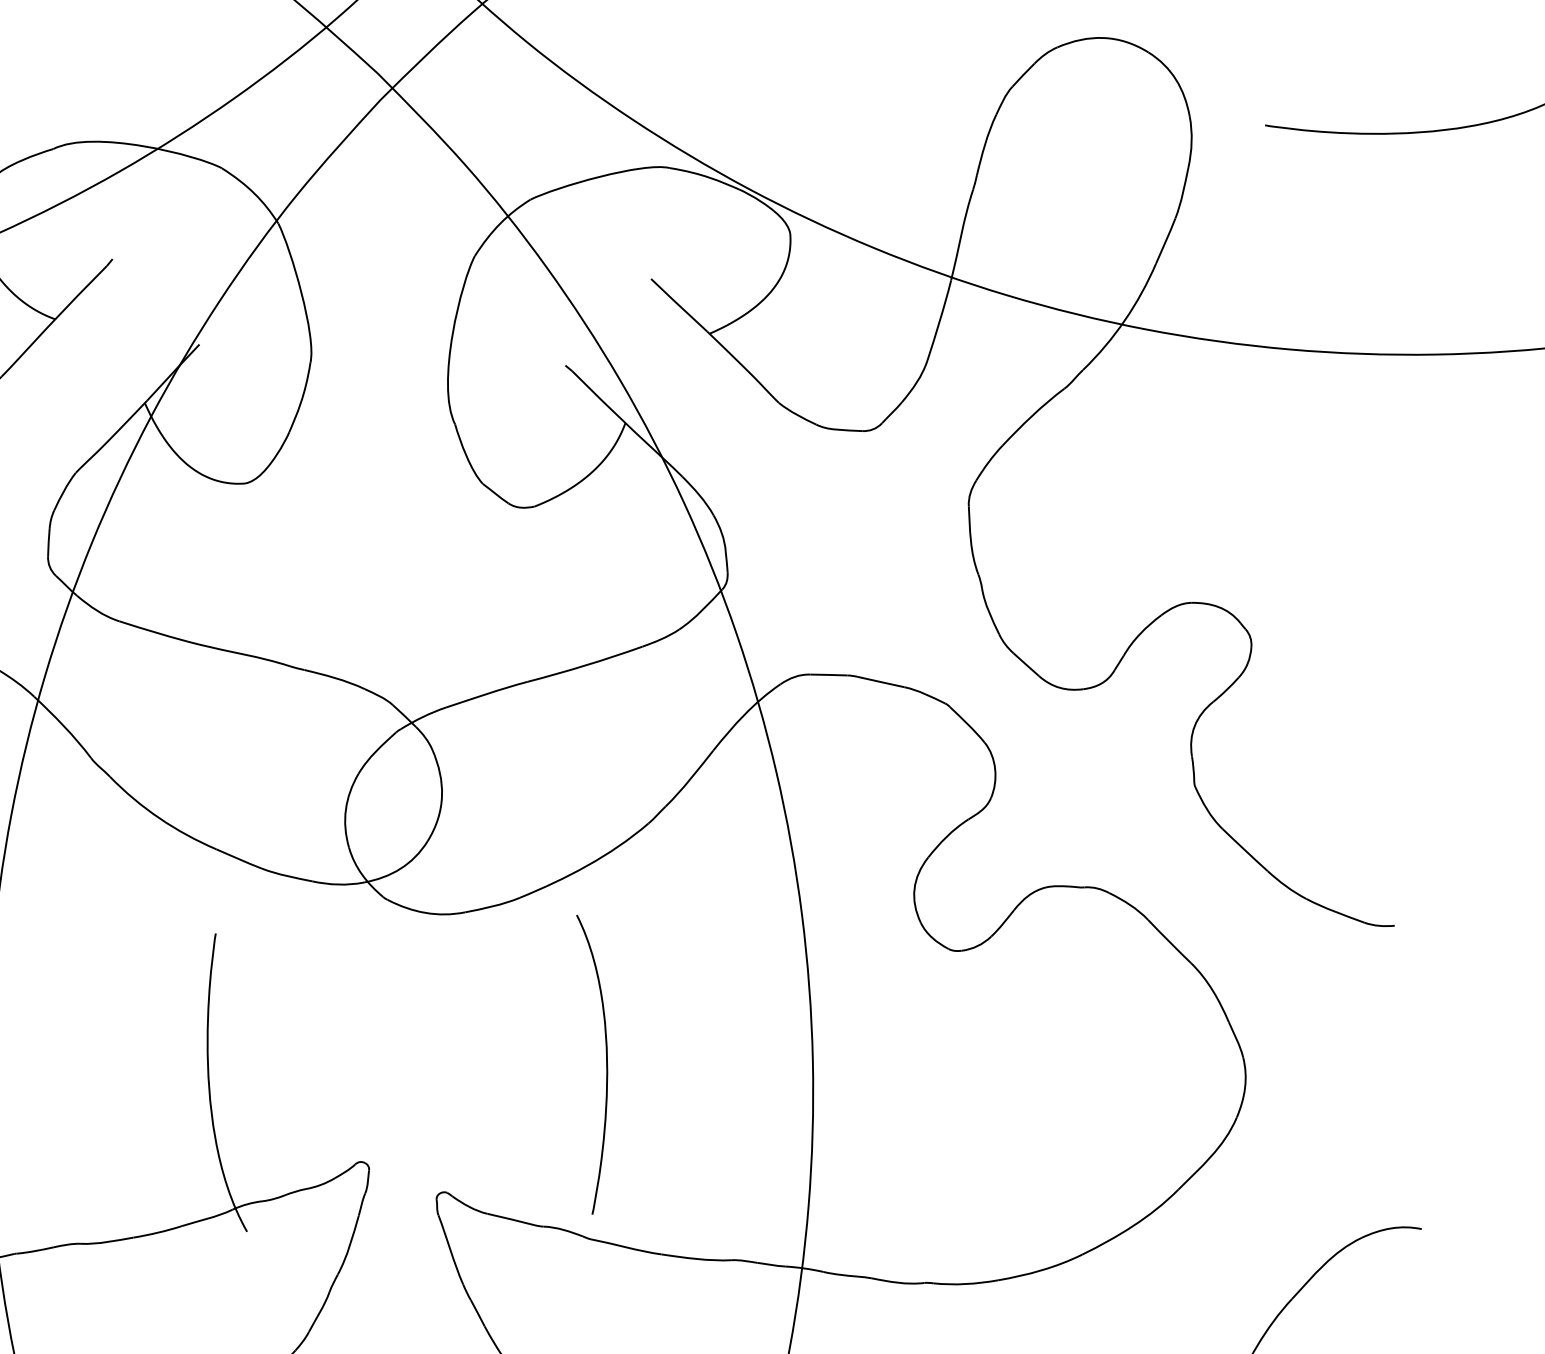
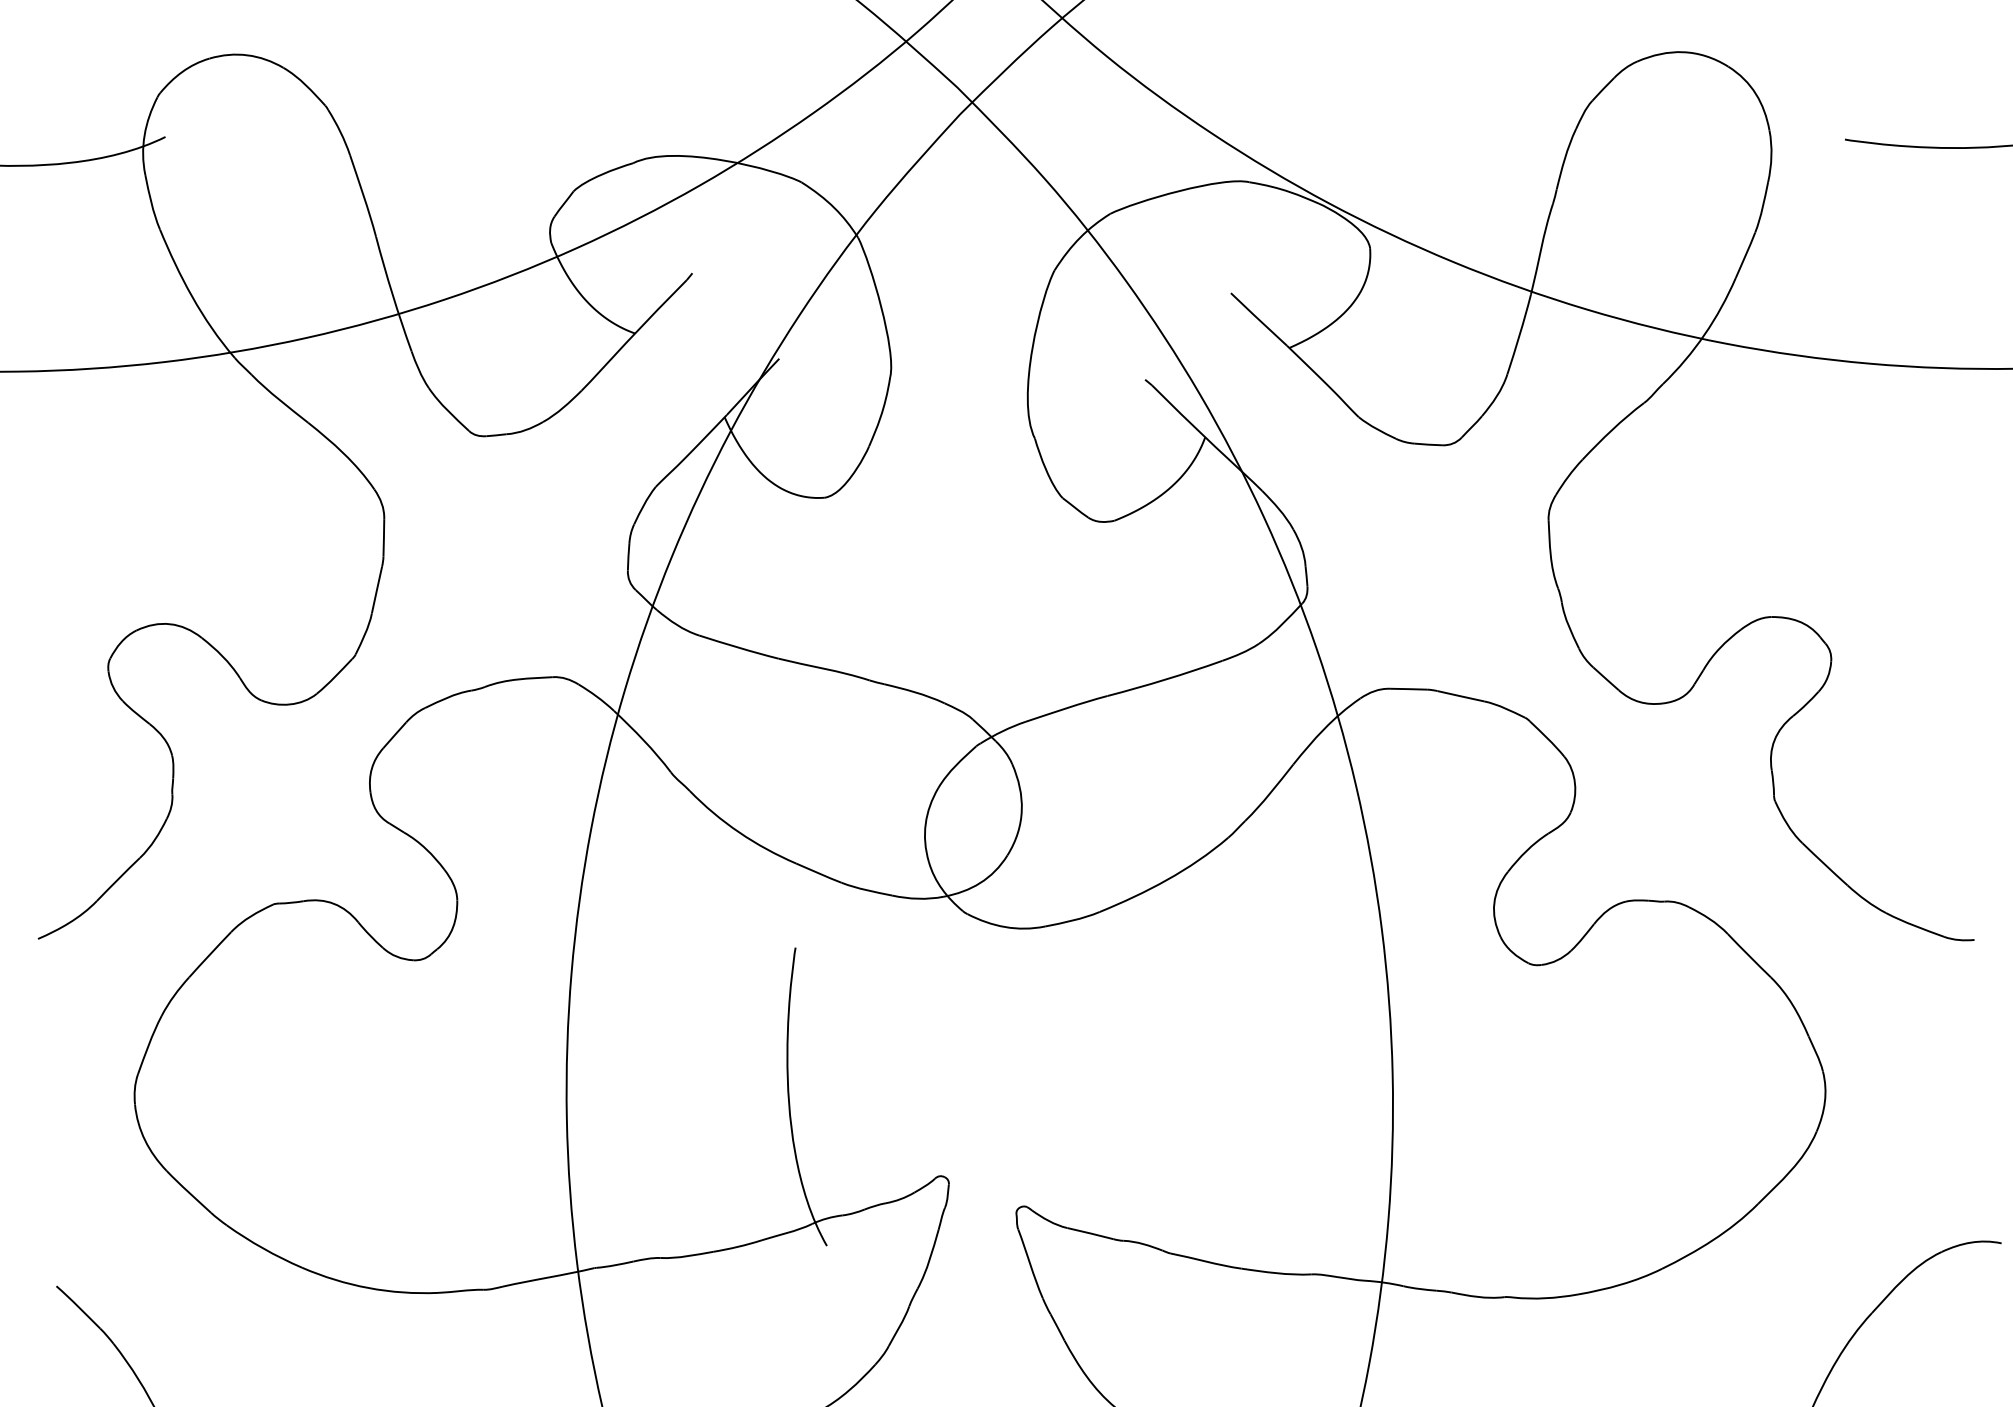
curve: (605, 1060) -> (1185, 1074), removed

